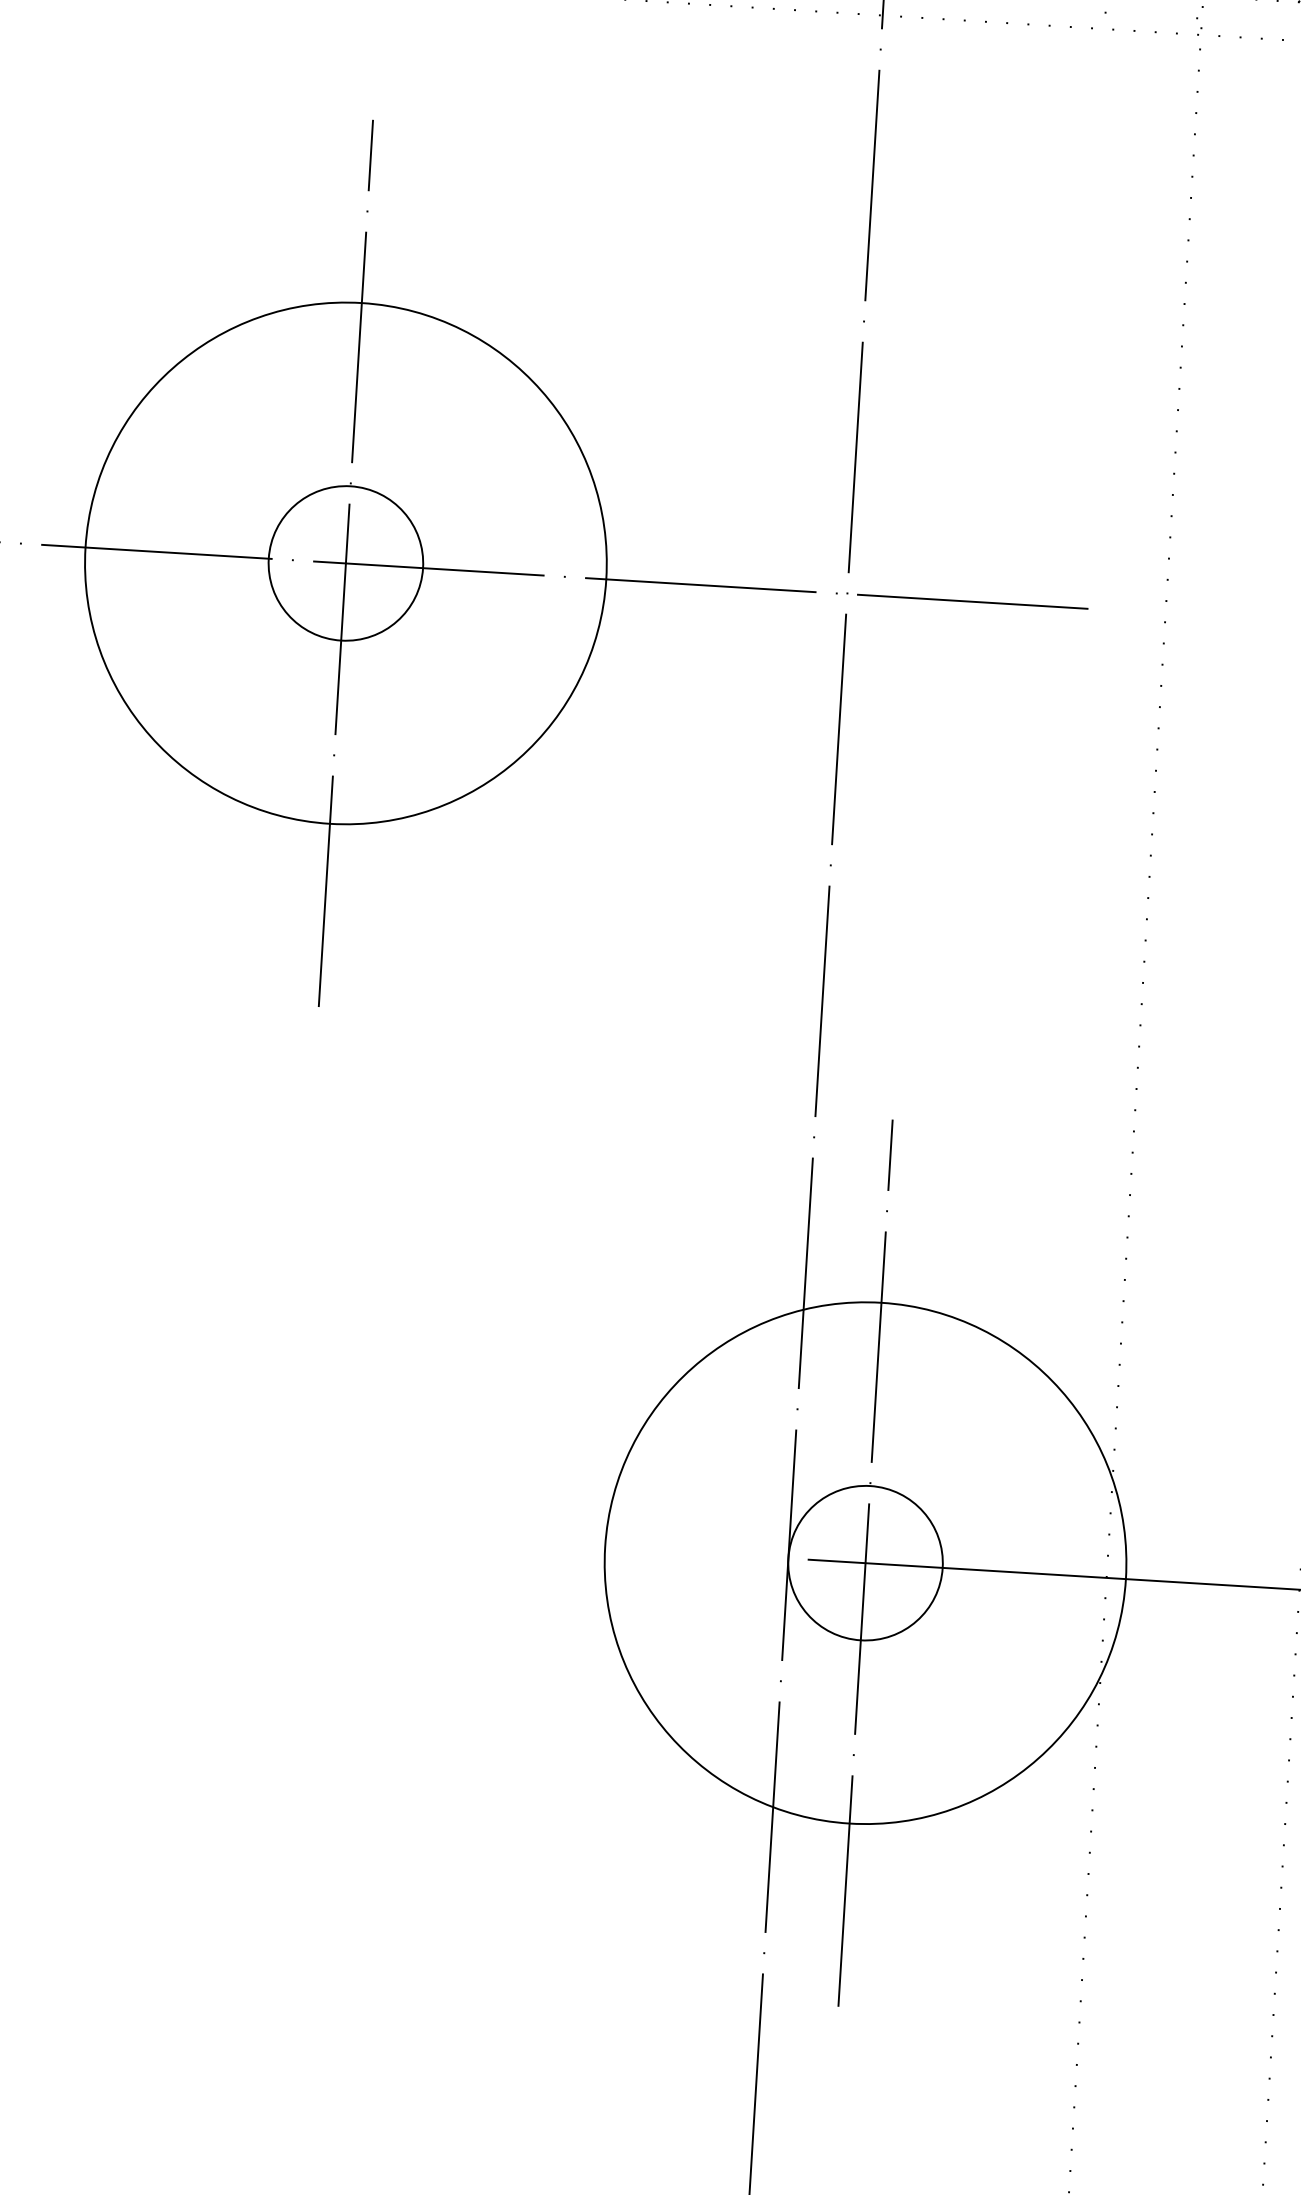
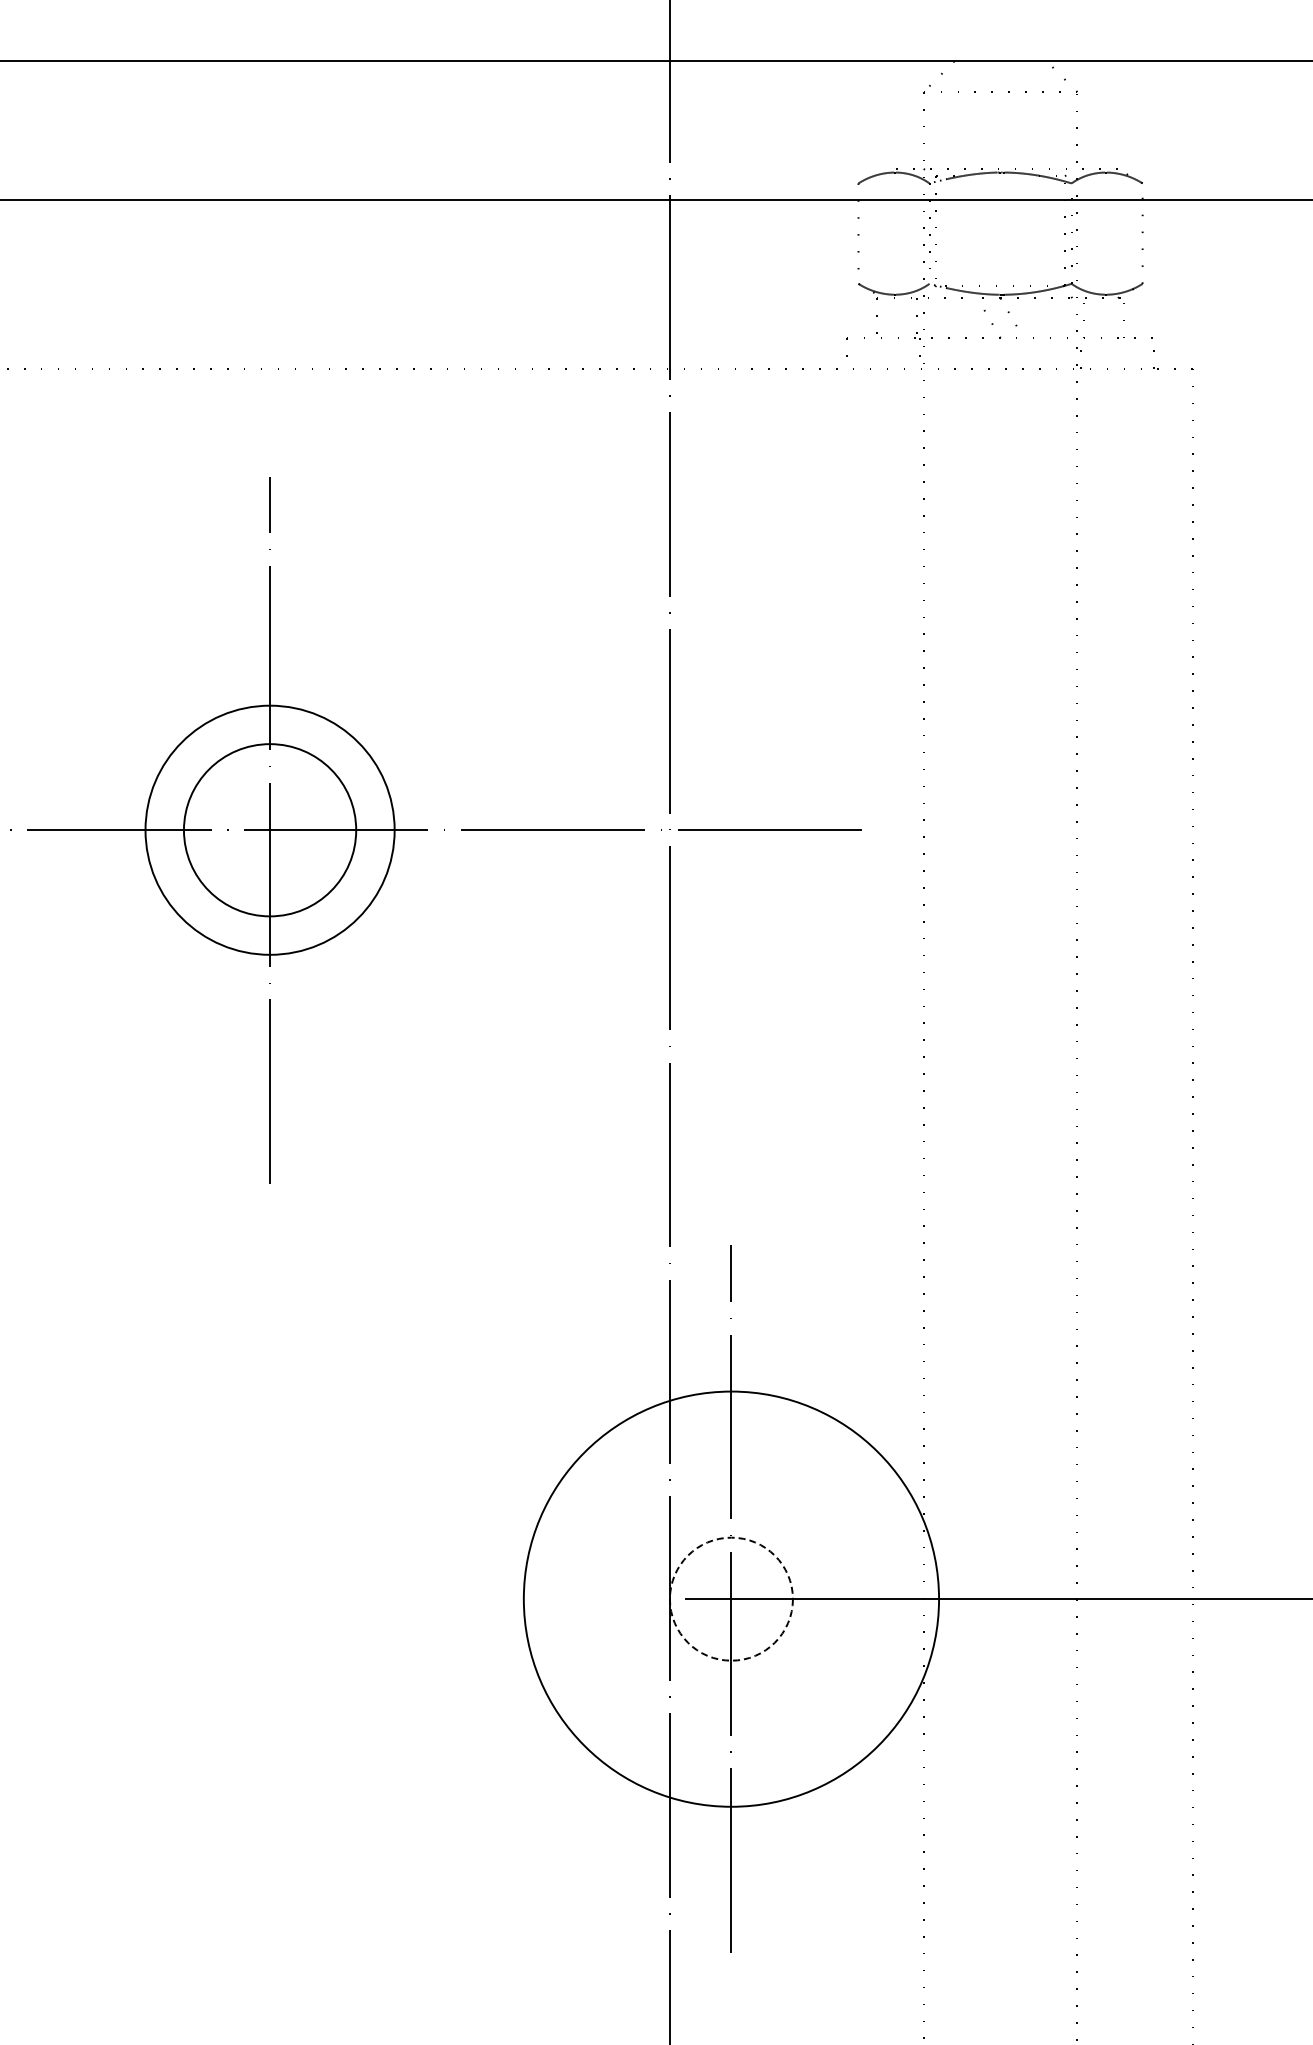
circle: (345, 562) -> (269, 829), size x0.6
circle: (345, 562) -> (269, 829), size x1.4
circle: (864, 1562) -> (730, 1598), solid -> dashed

